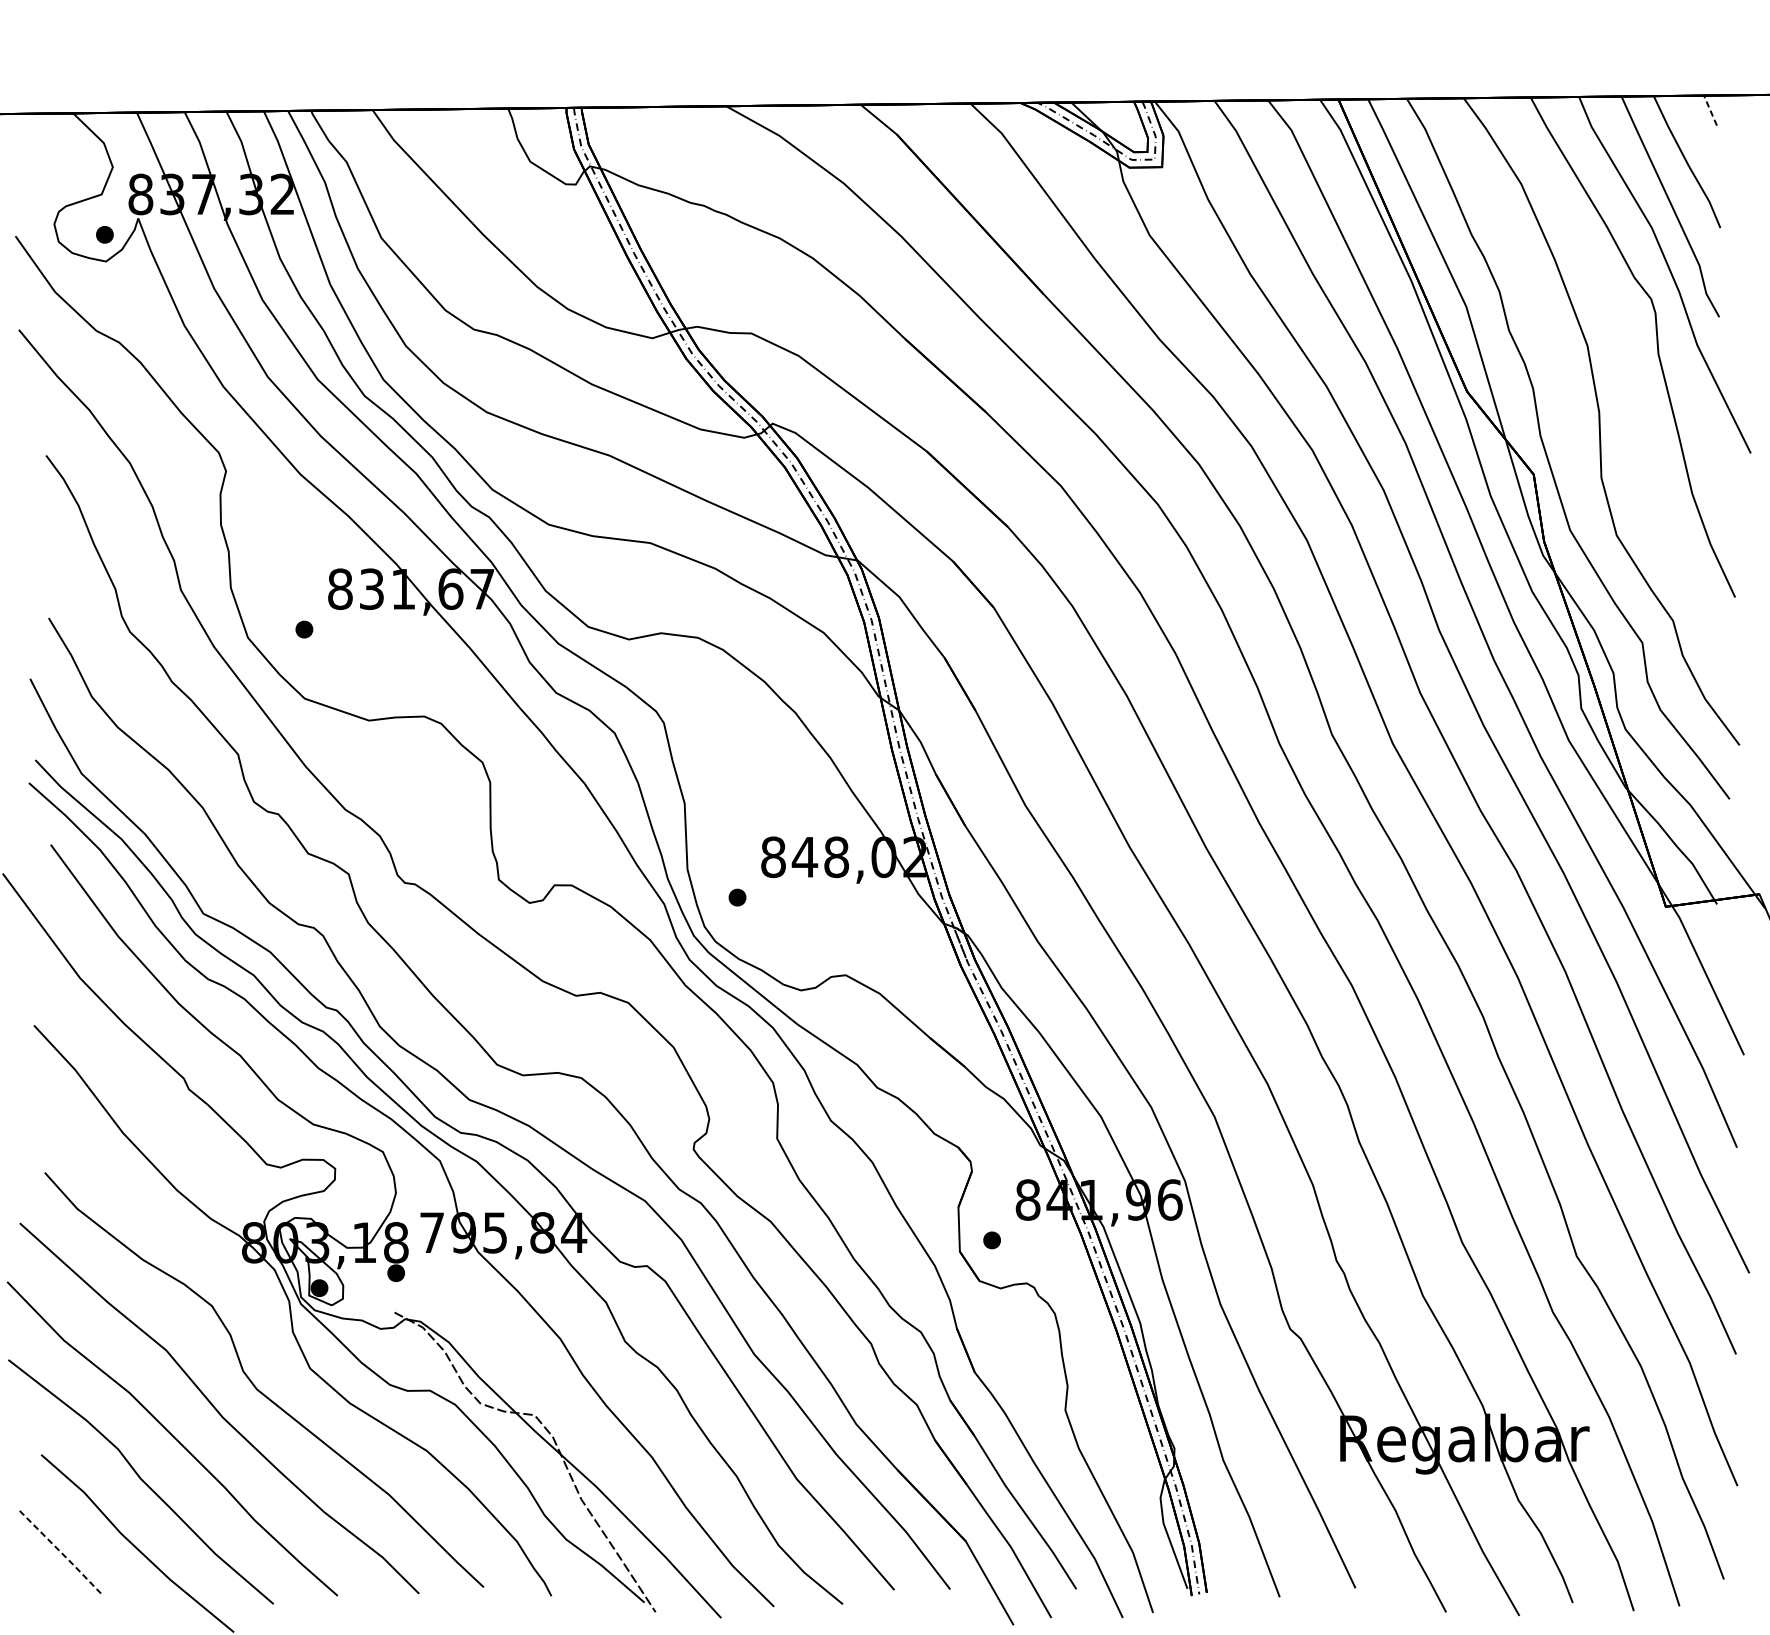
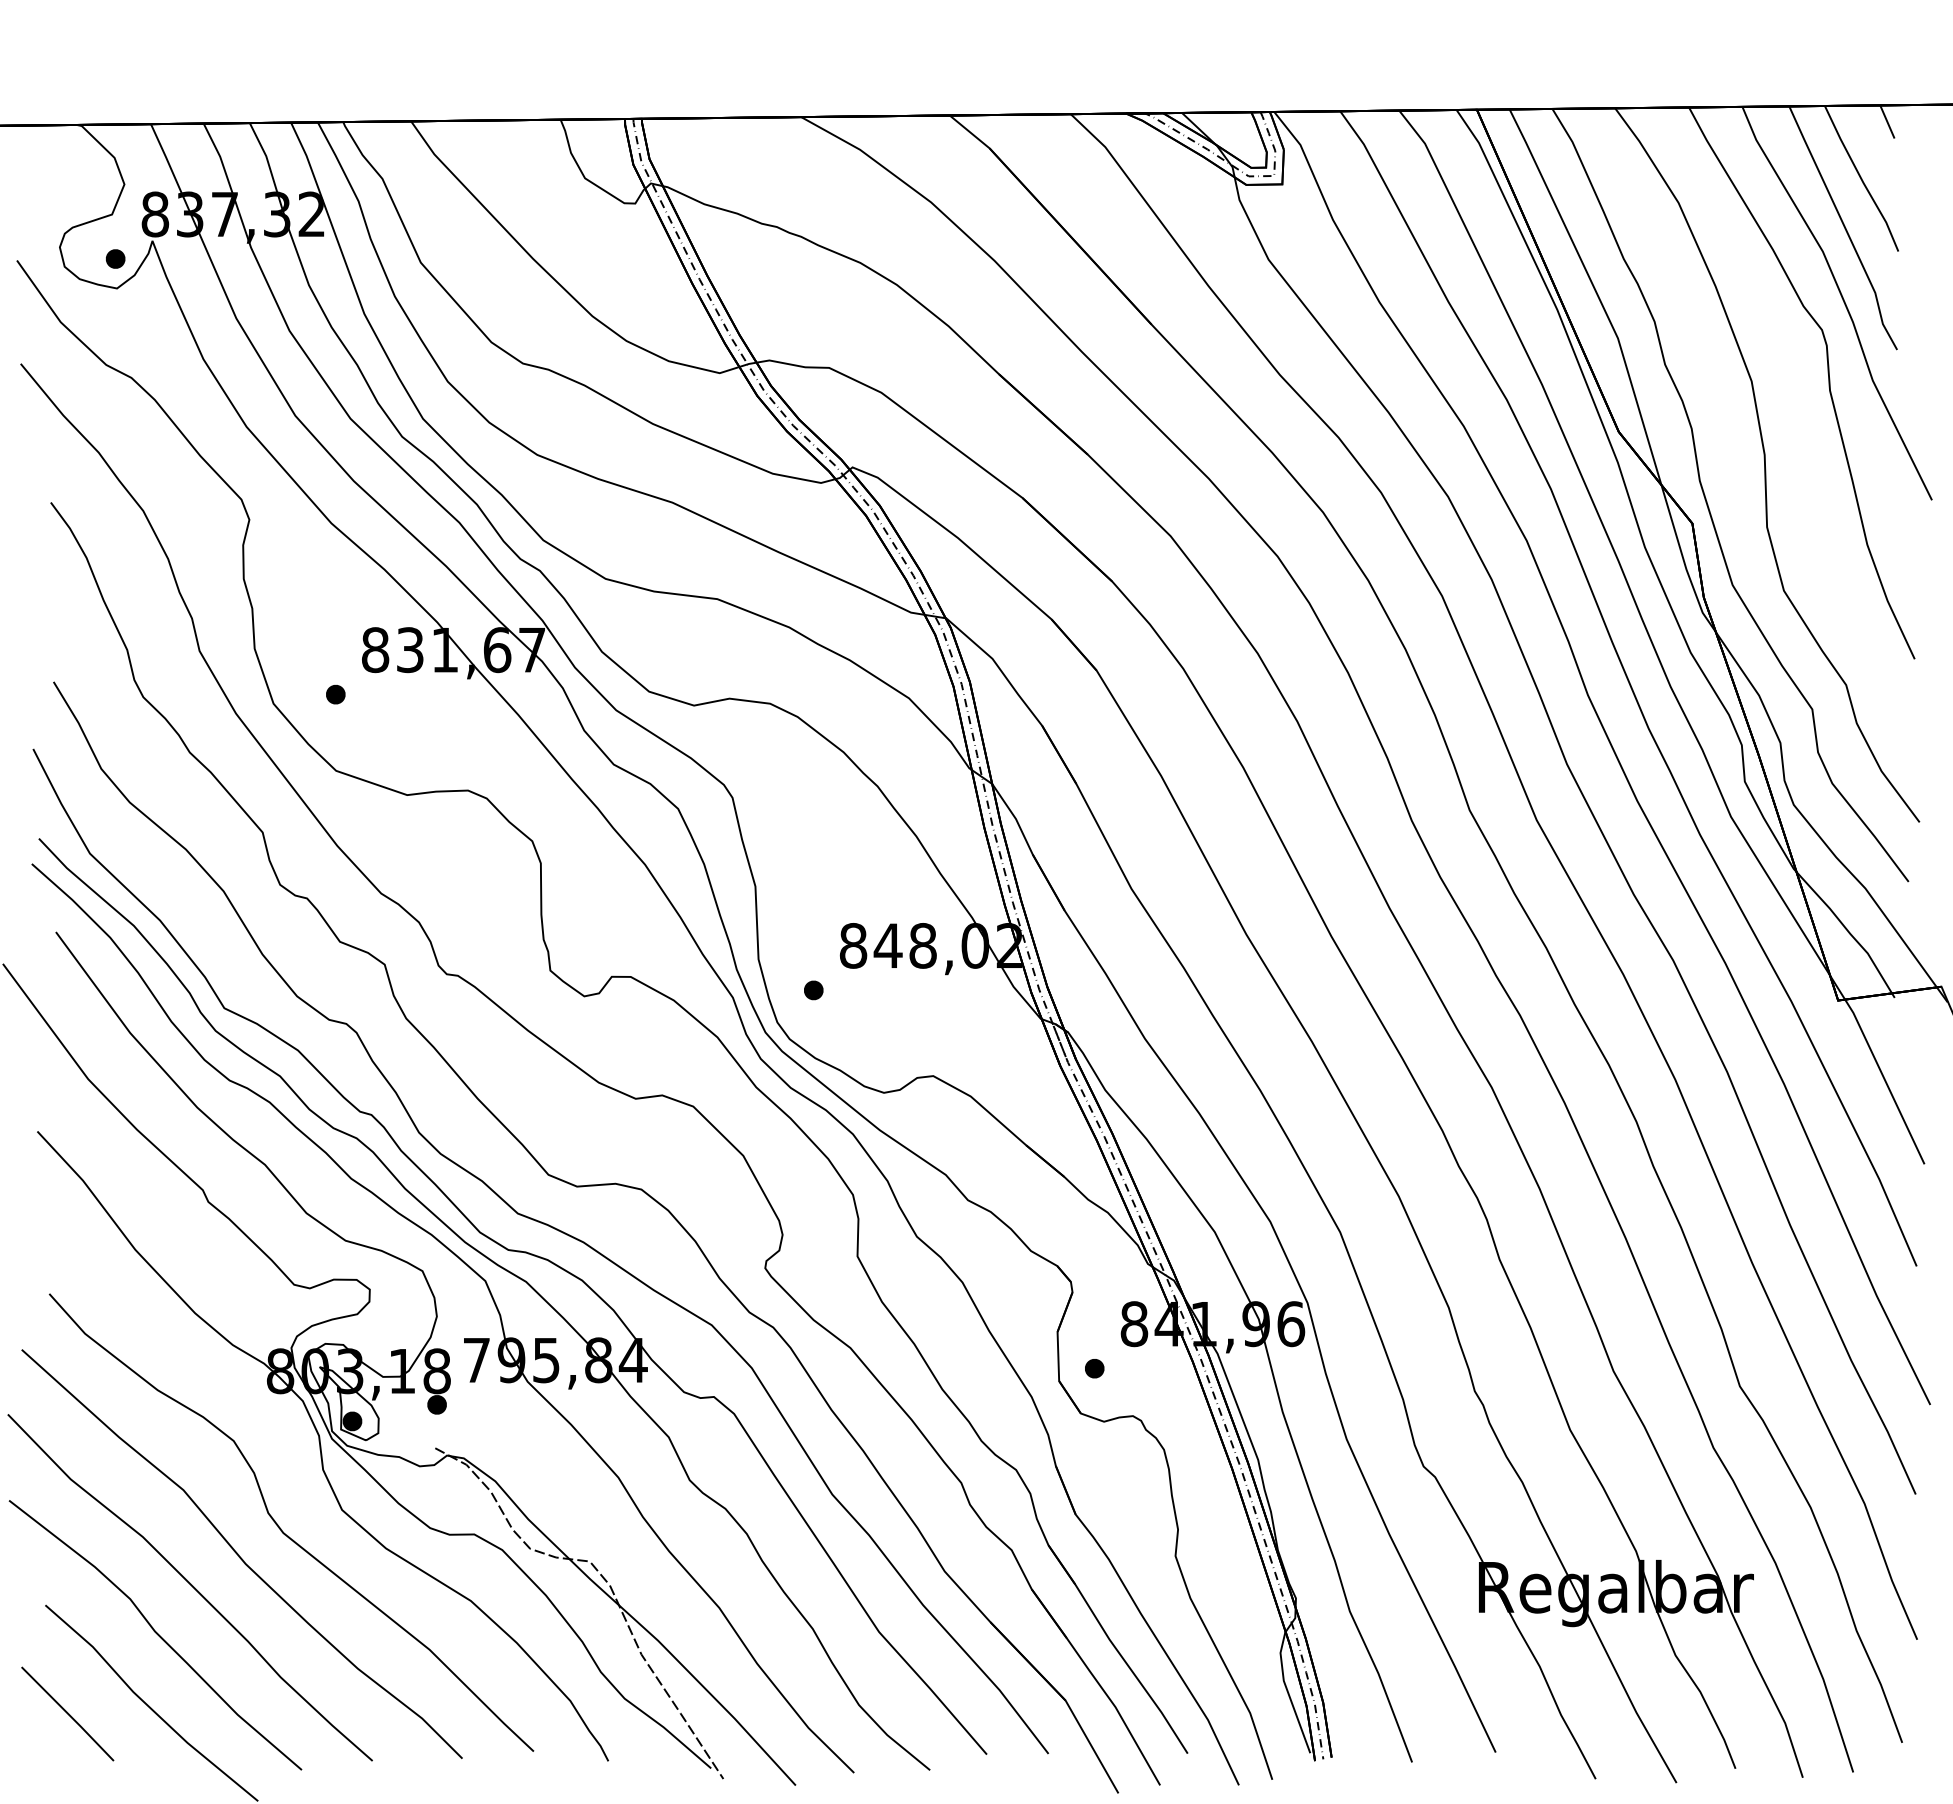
line: (1710, 110) -> (1887, 121), dashed -> solid
line: (62, 1553) -> (68, 1714), dashed -> solid

